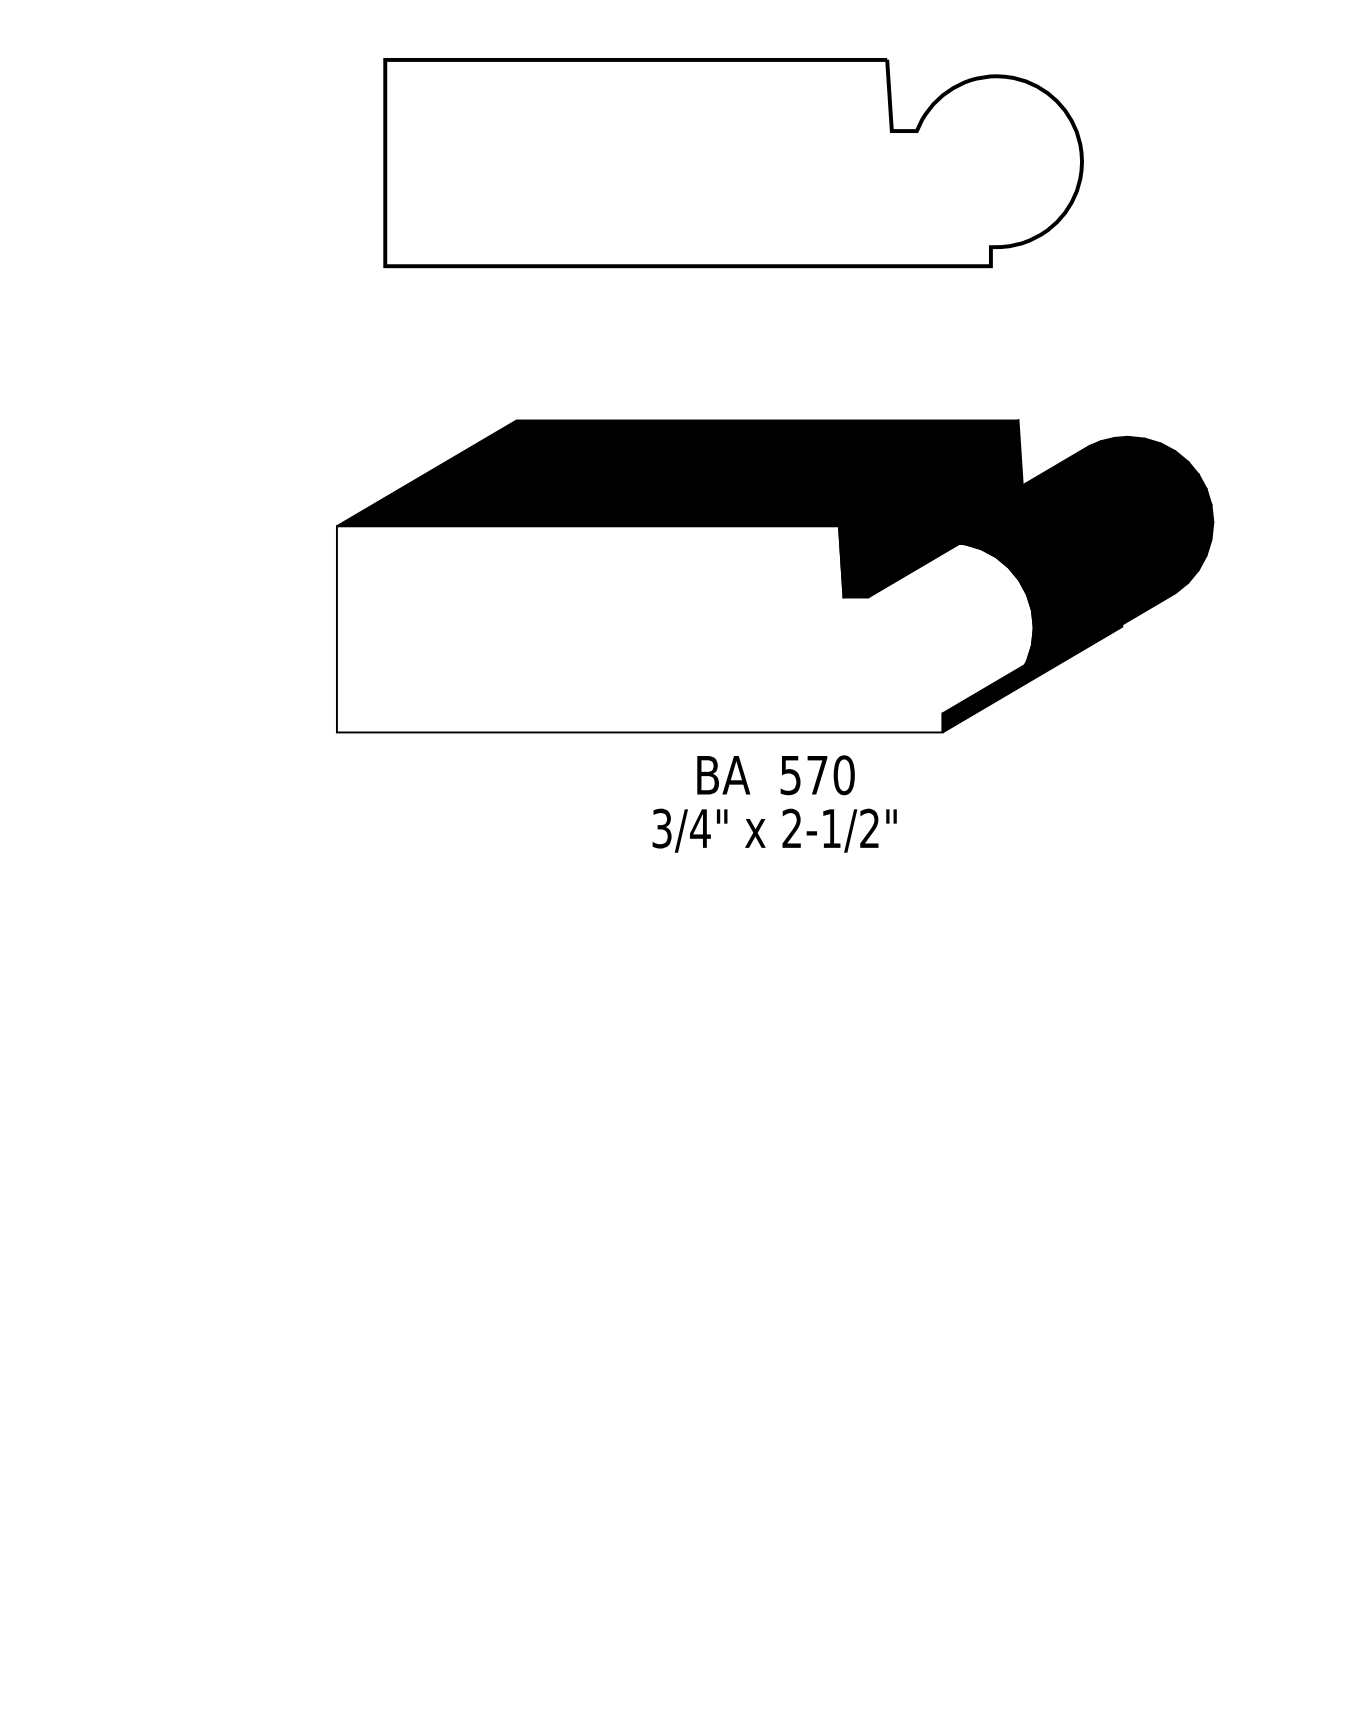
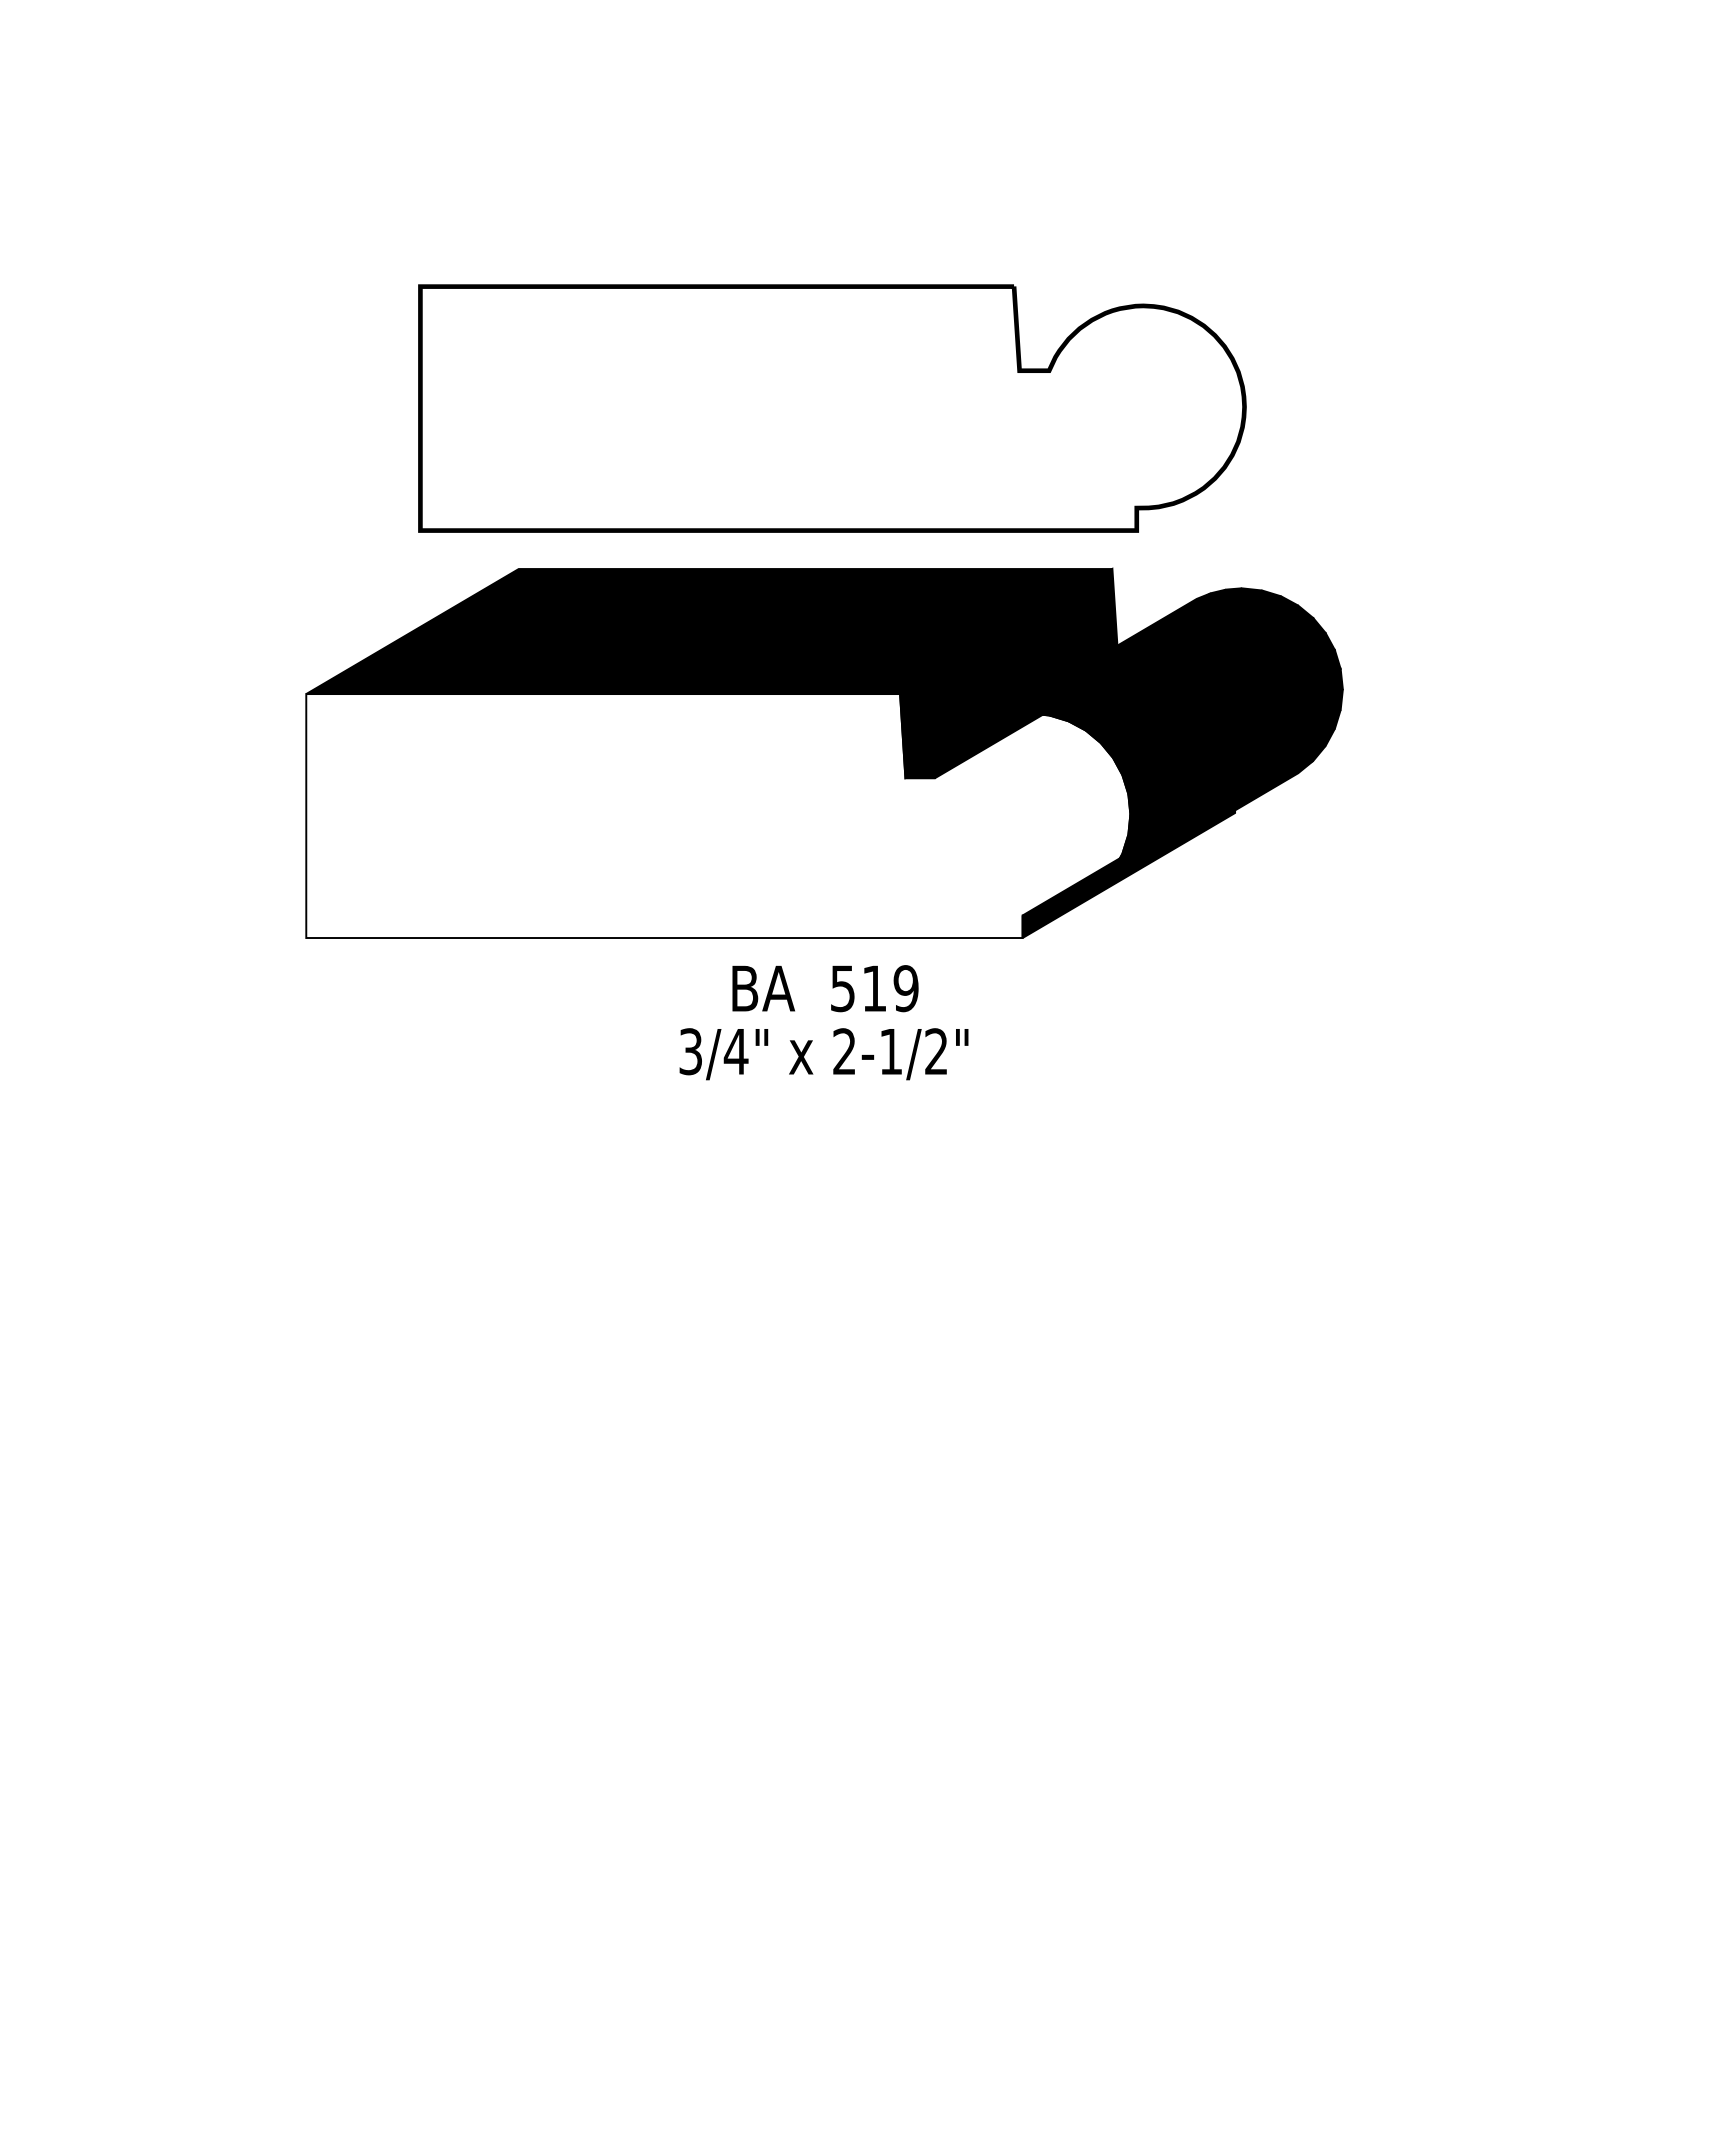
curve: (733, 61) -> (832, 288), moved
text: (830, 775) -> (890, 988), 570 -> 519

